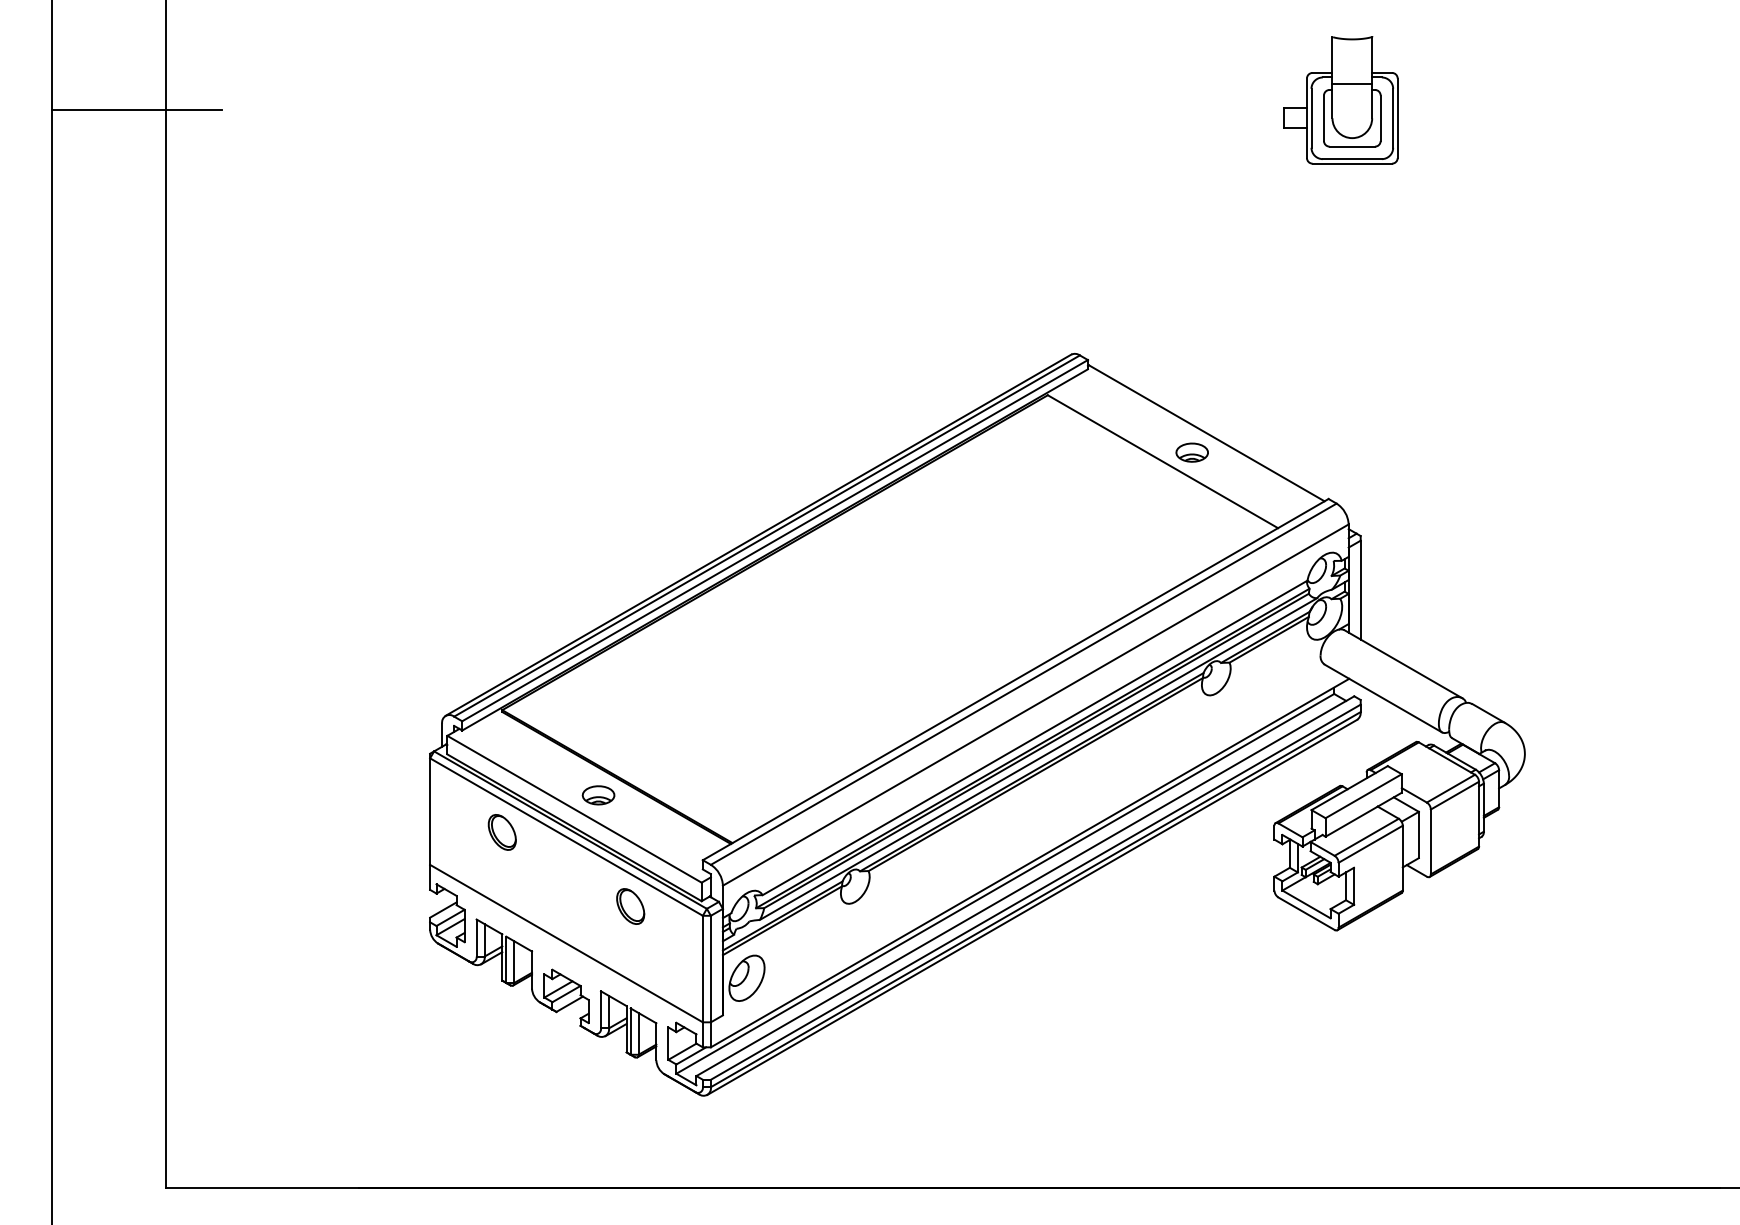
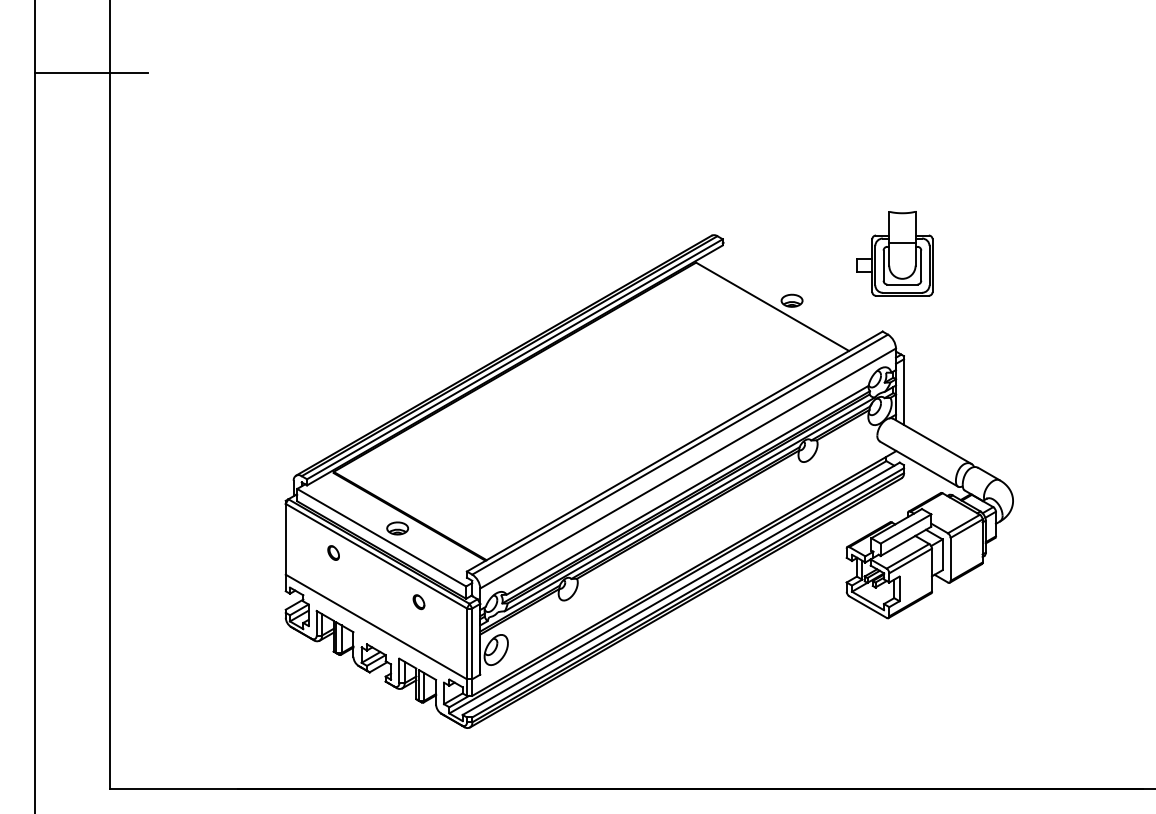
part: (1340, 99) -> (894, 253), moved
line: (1206, 432) -> (801, 287), removed
part: (501, 831) -> (333, 552), size x0.6
part: (629, 905) -> (418, 601), size x0.6

